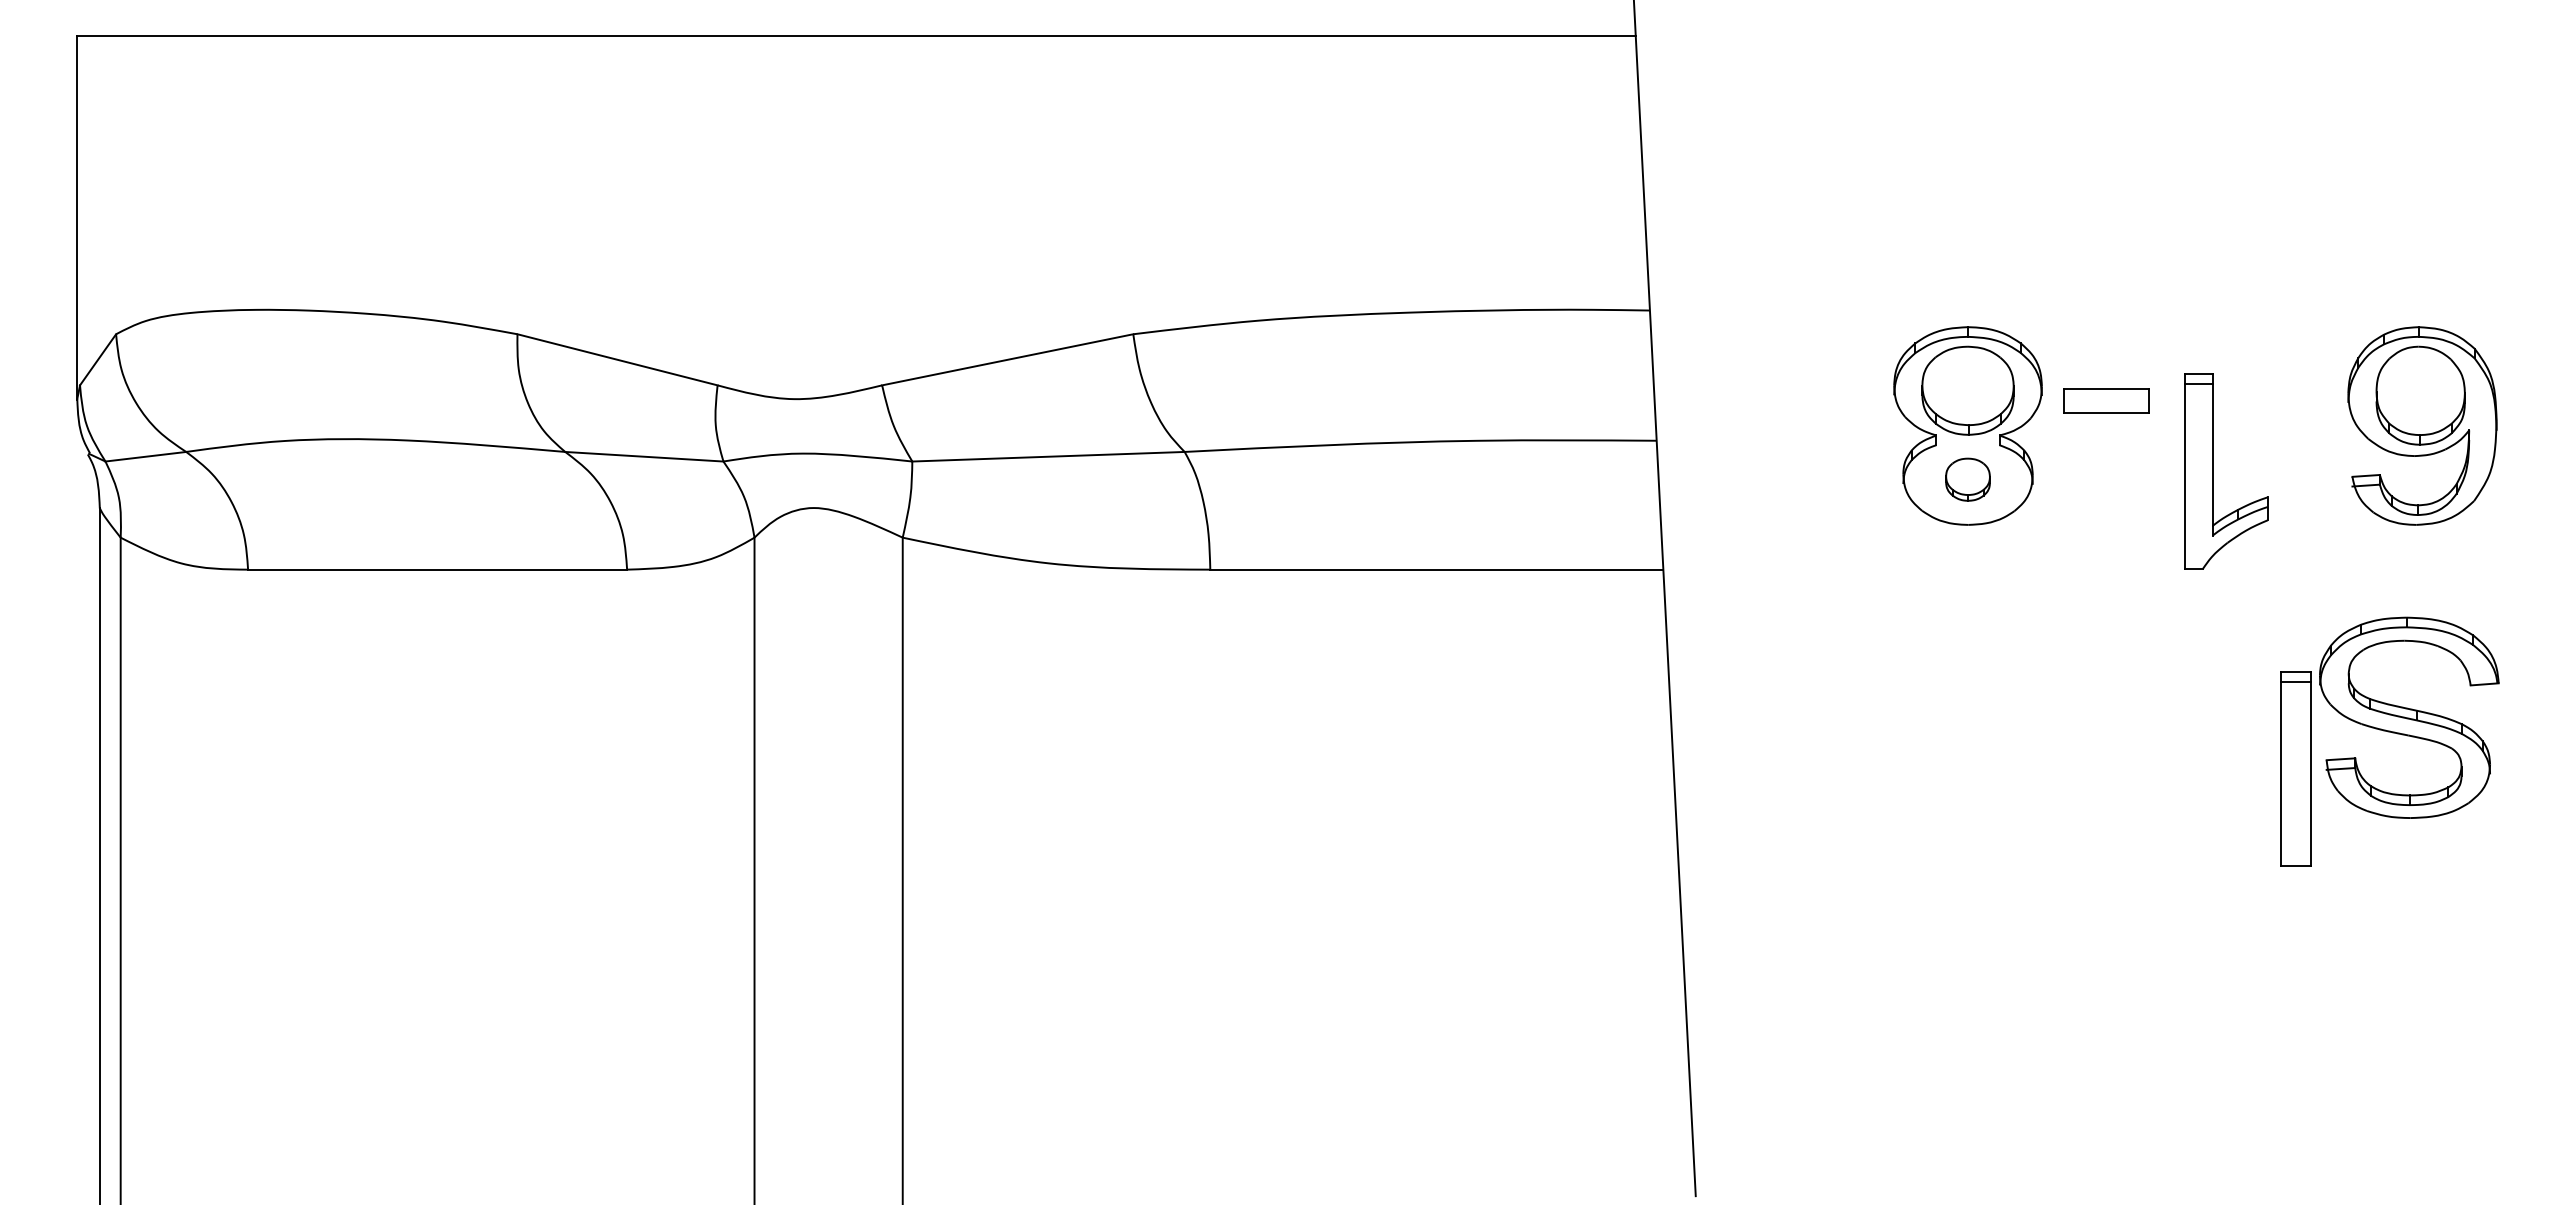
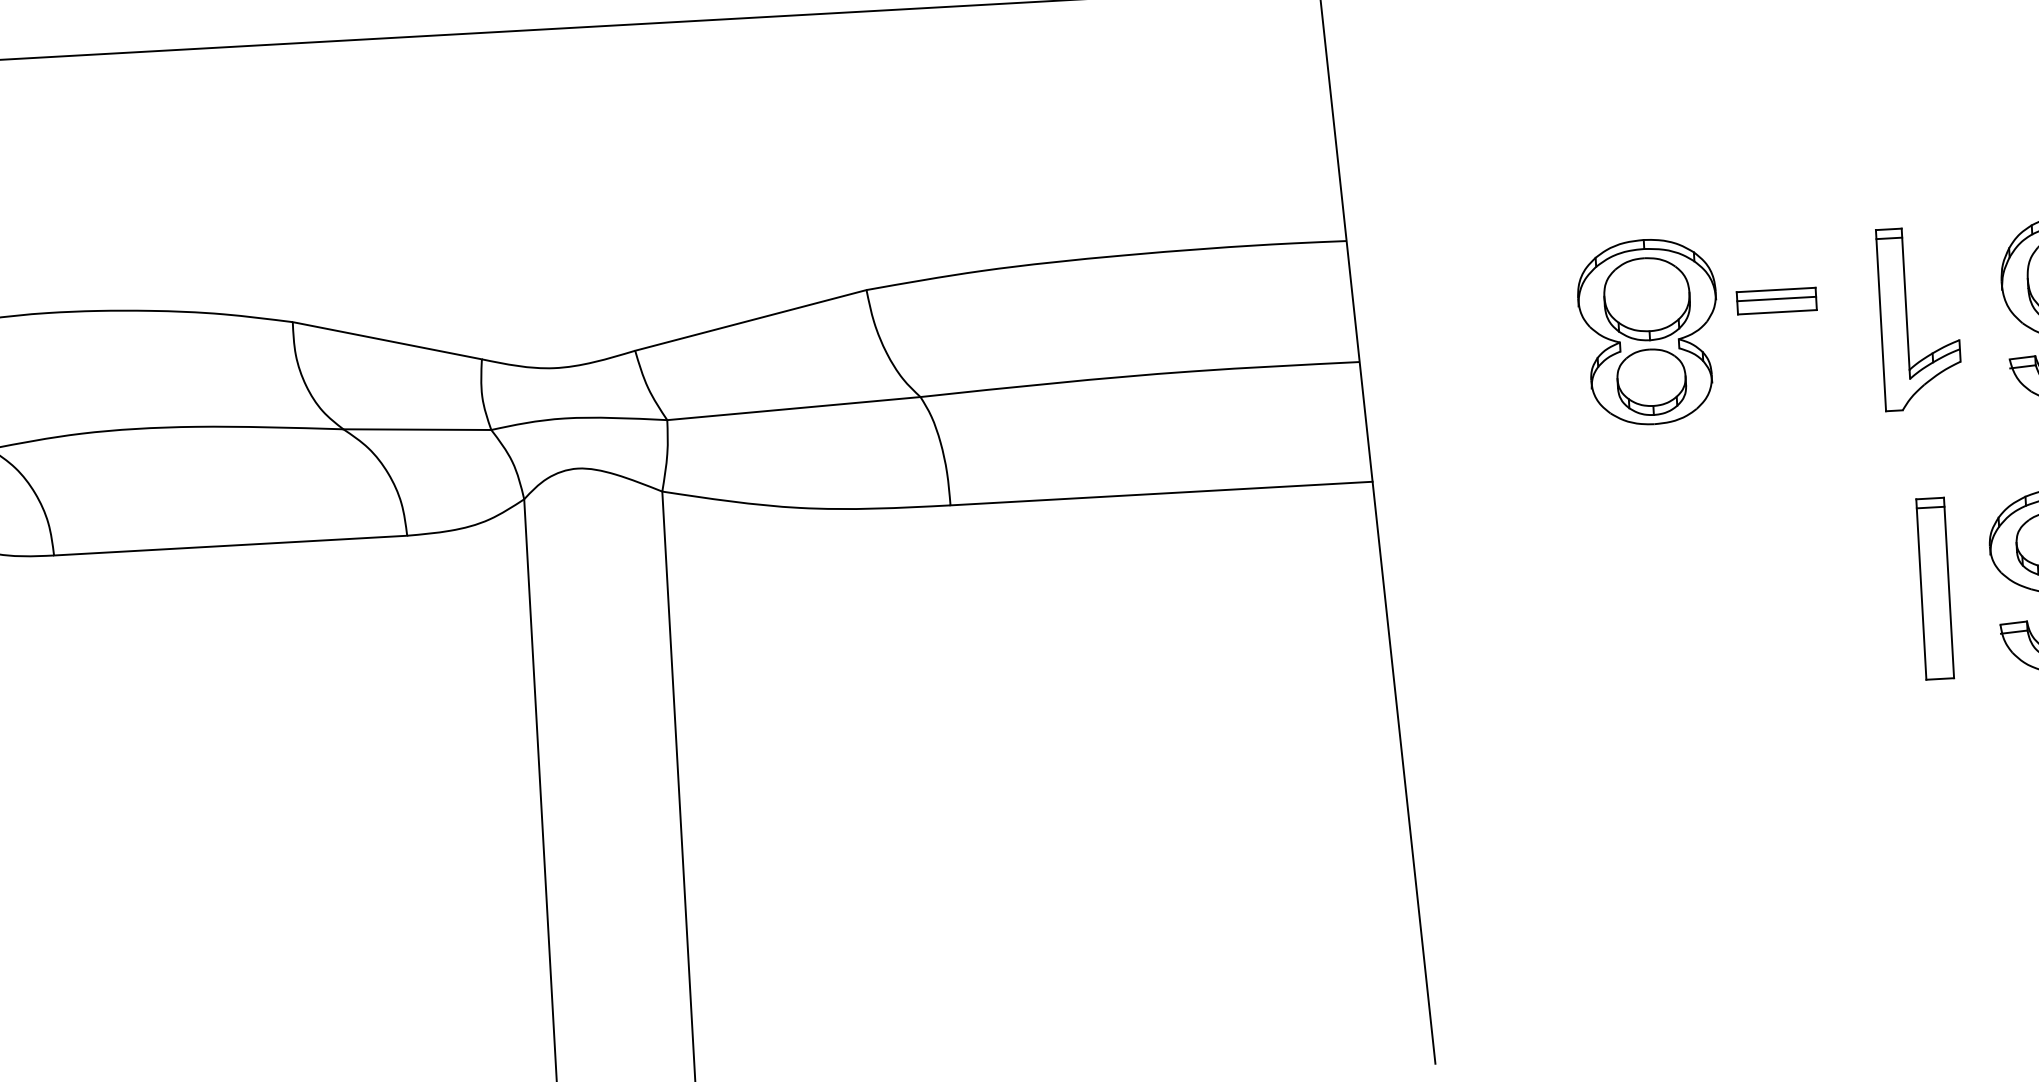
line: (2106, 398) -> (1776, 299), added
part: (2213, 471) -> (1907, 319), moved
part: (1967, 479) -> (1651, 381), size x1.67
part: (2295, 768) -> (1934, 588), moved

